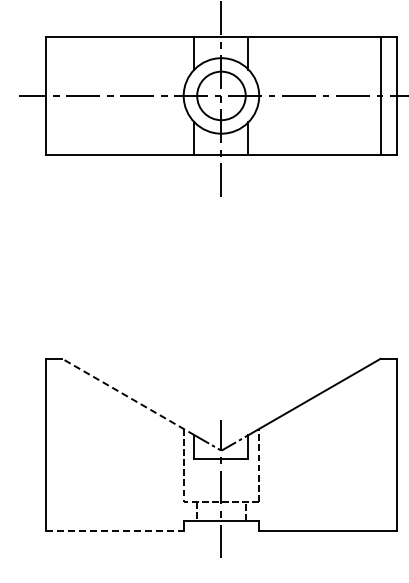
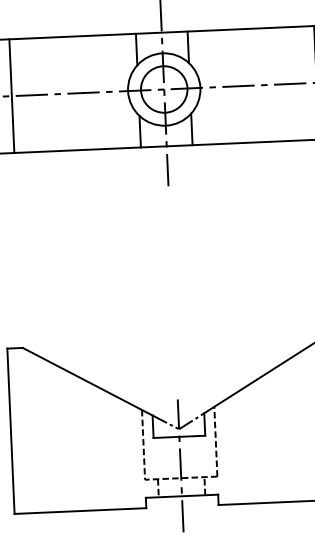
line: (62, 95) -> (12, 95), added
line: (127, 396) -> (86, 381), dashed -> solid
line: (114, 531) -> (80, 511), dashed -> solid

